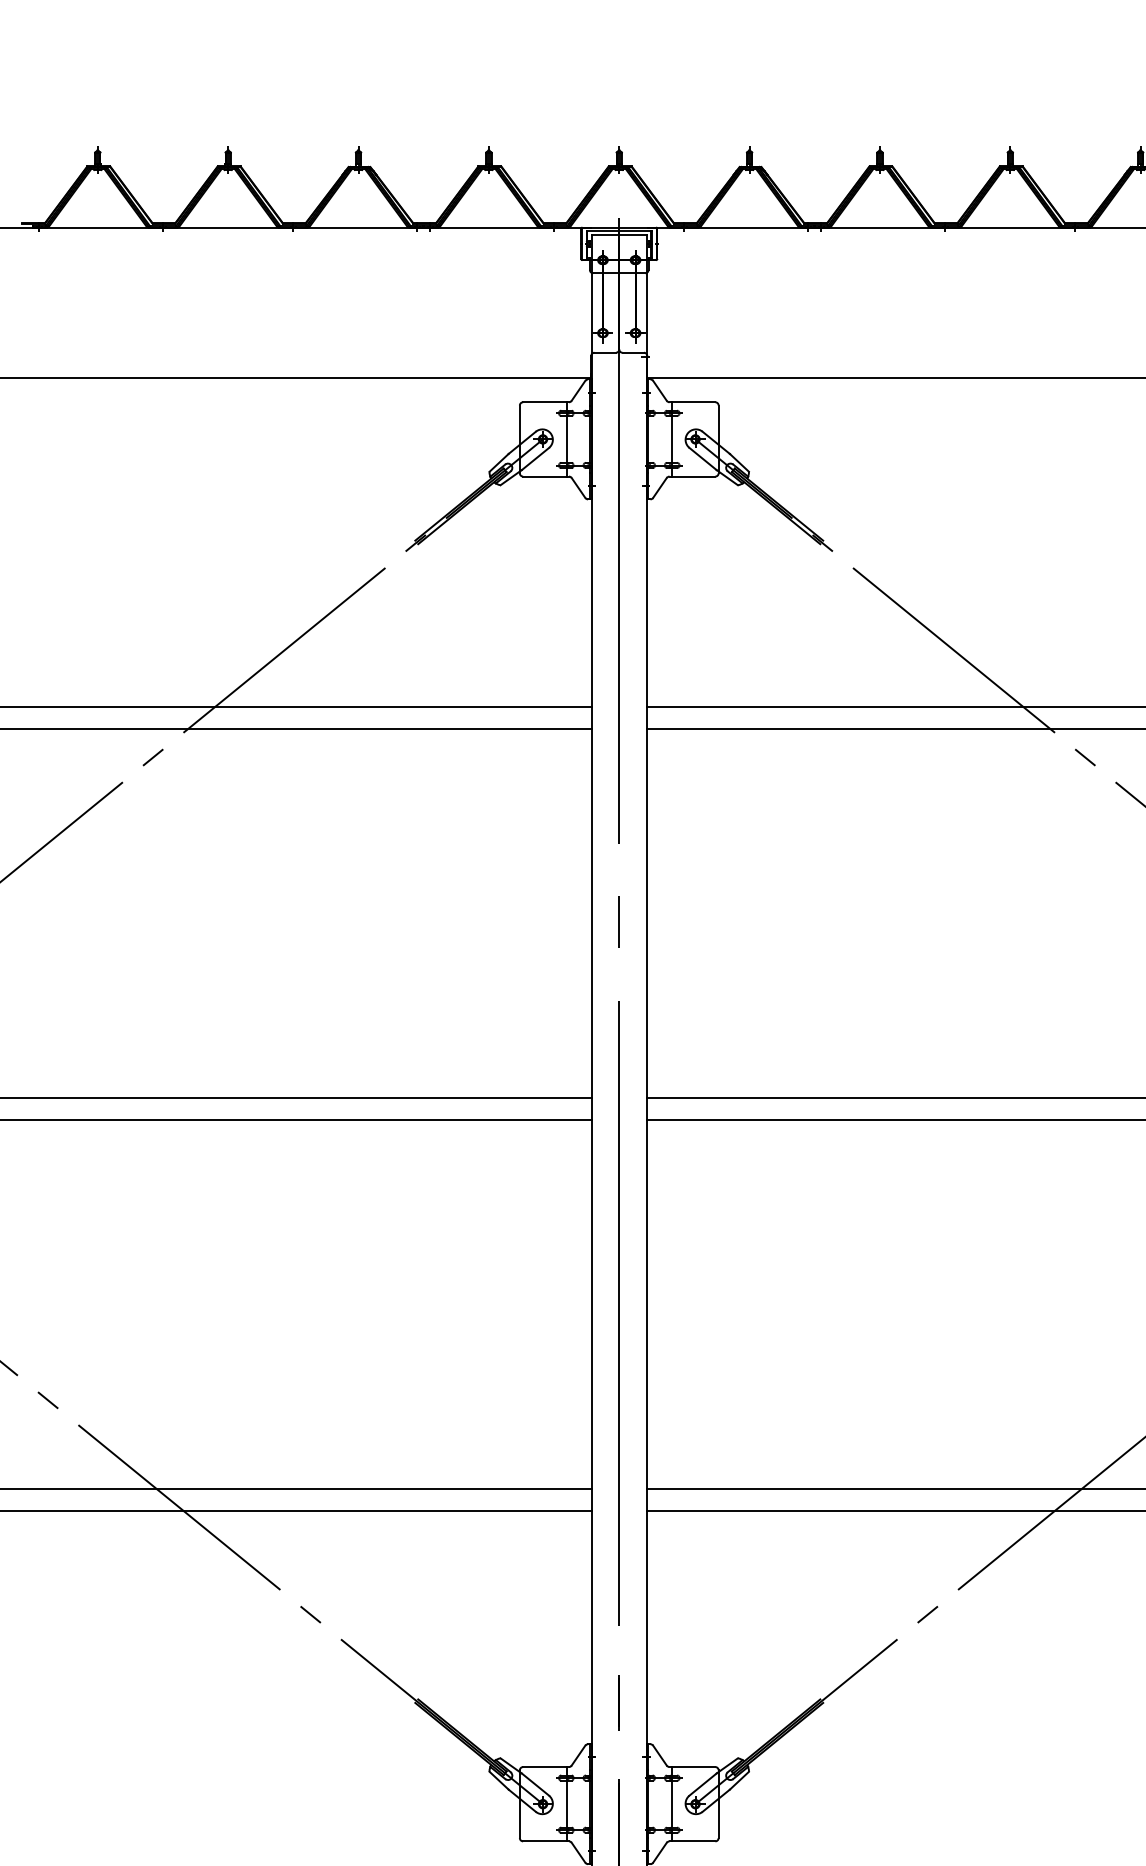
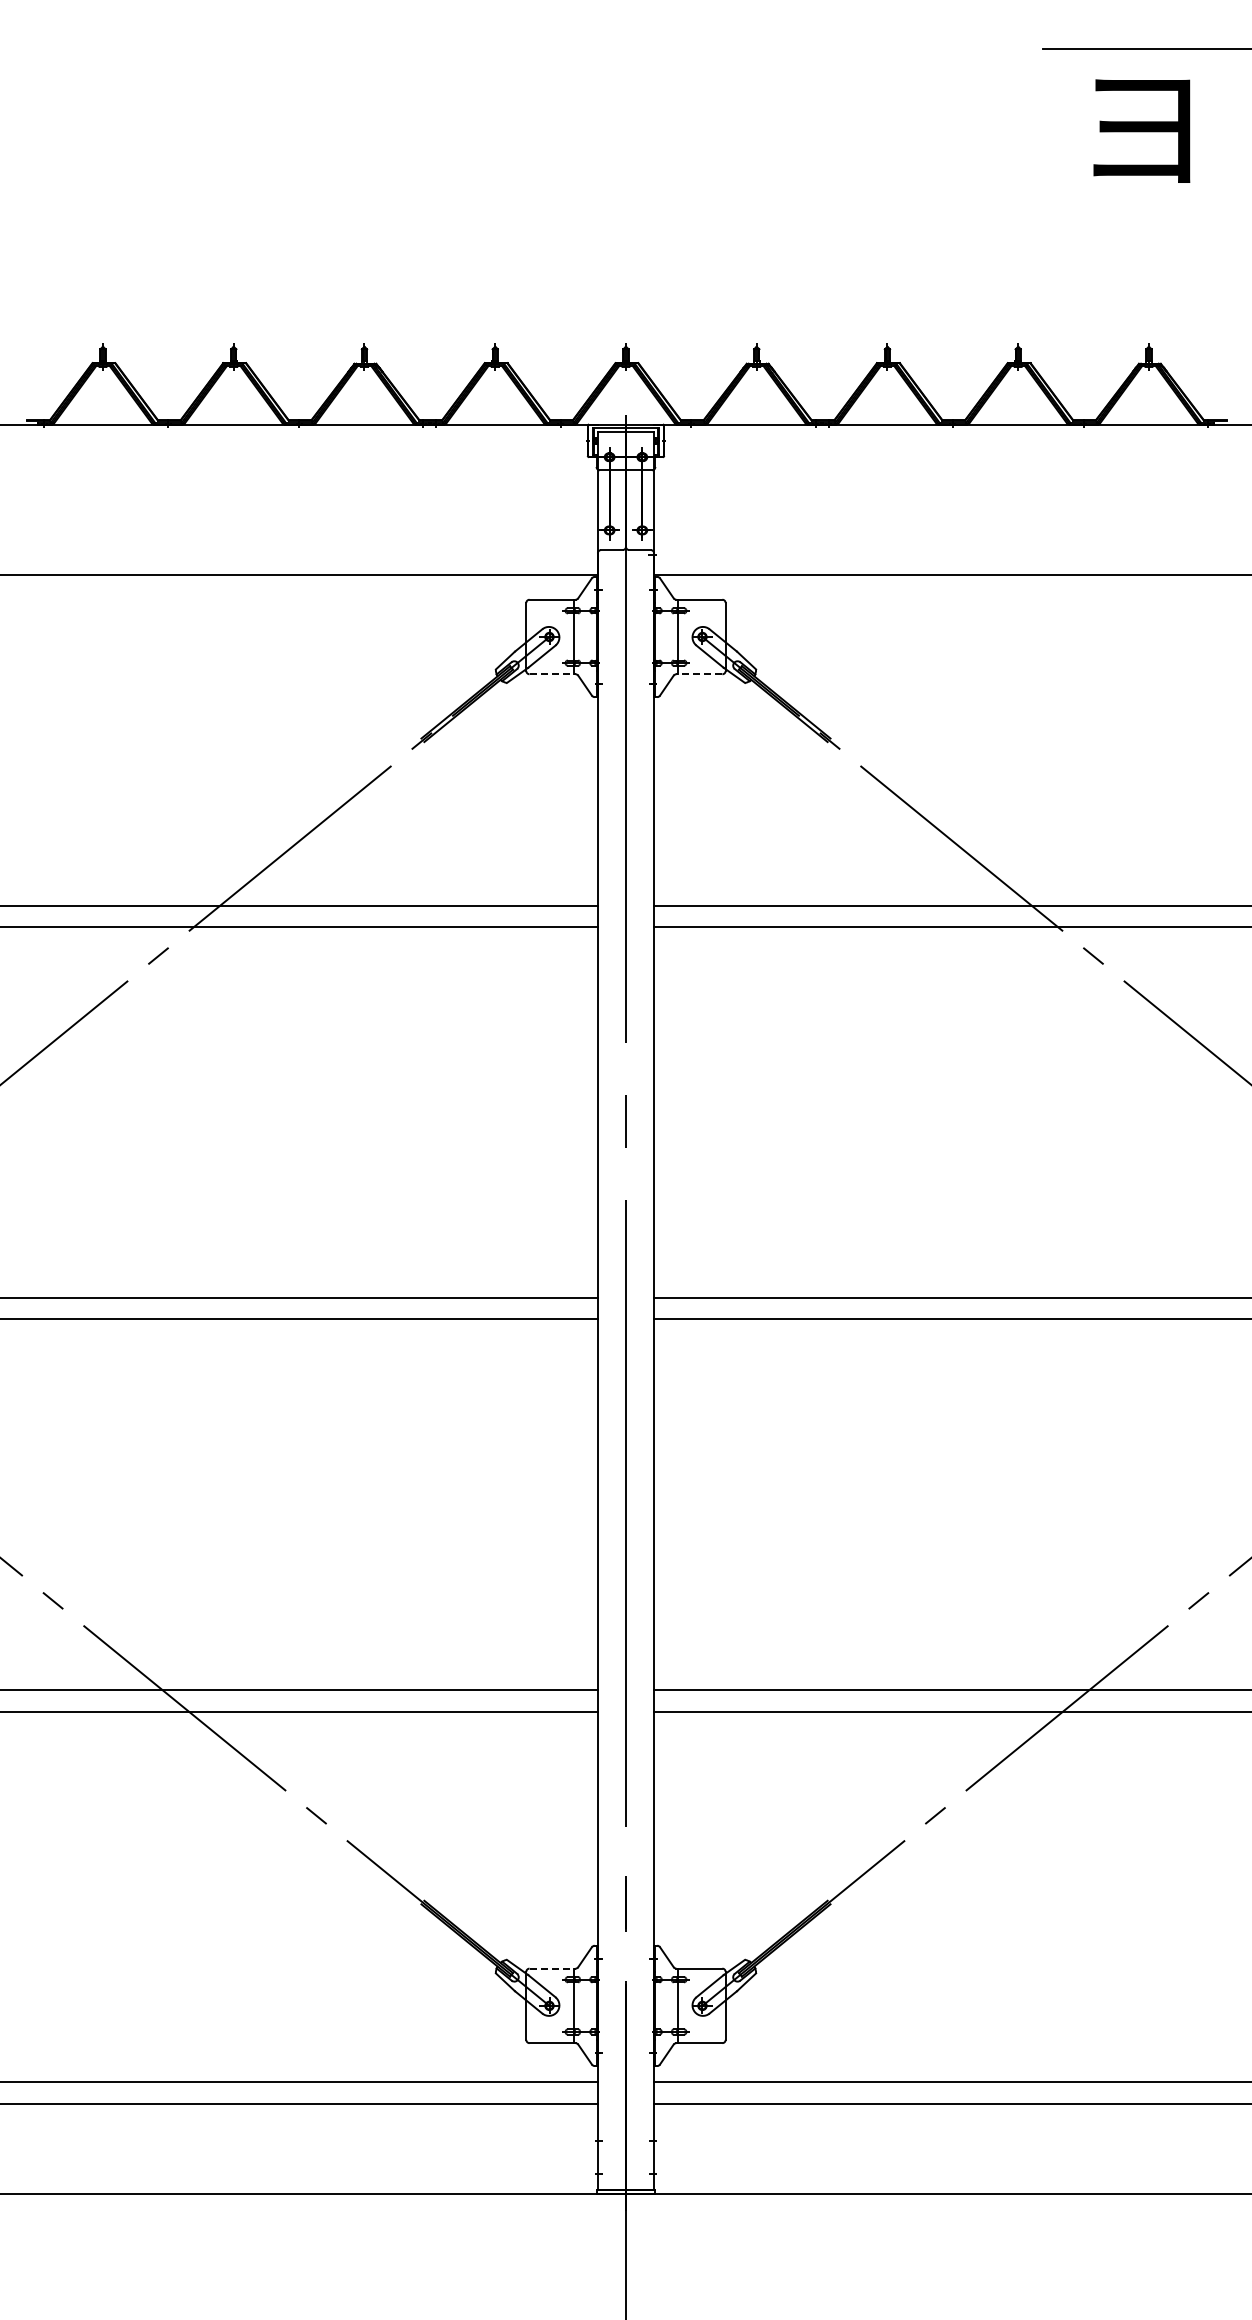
line: (546, 476) -> (553, 674), solid -> dashed
line: (692, 476) -> (699, 674), solid -> dashed
line: (546, 1766) -> (553, 1968), solid -> dashed

